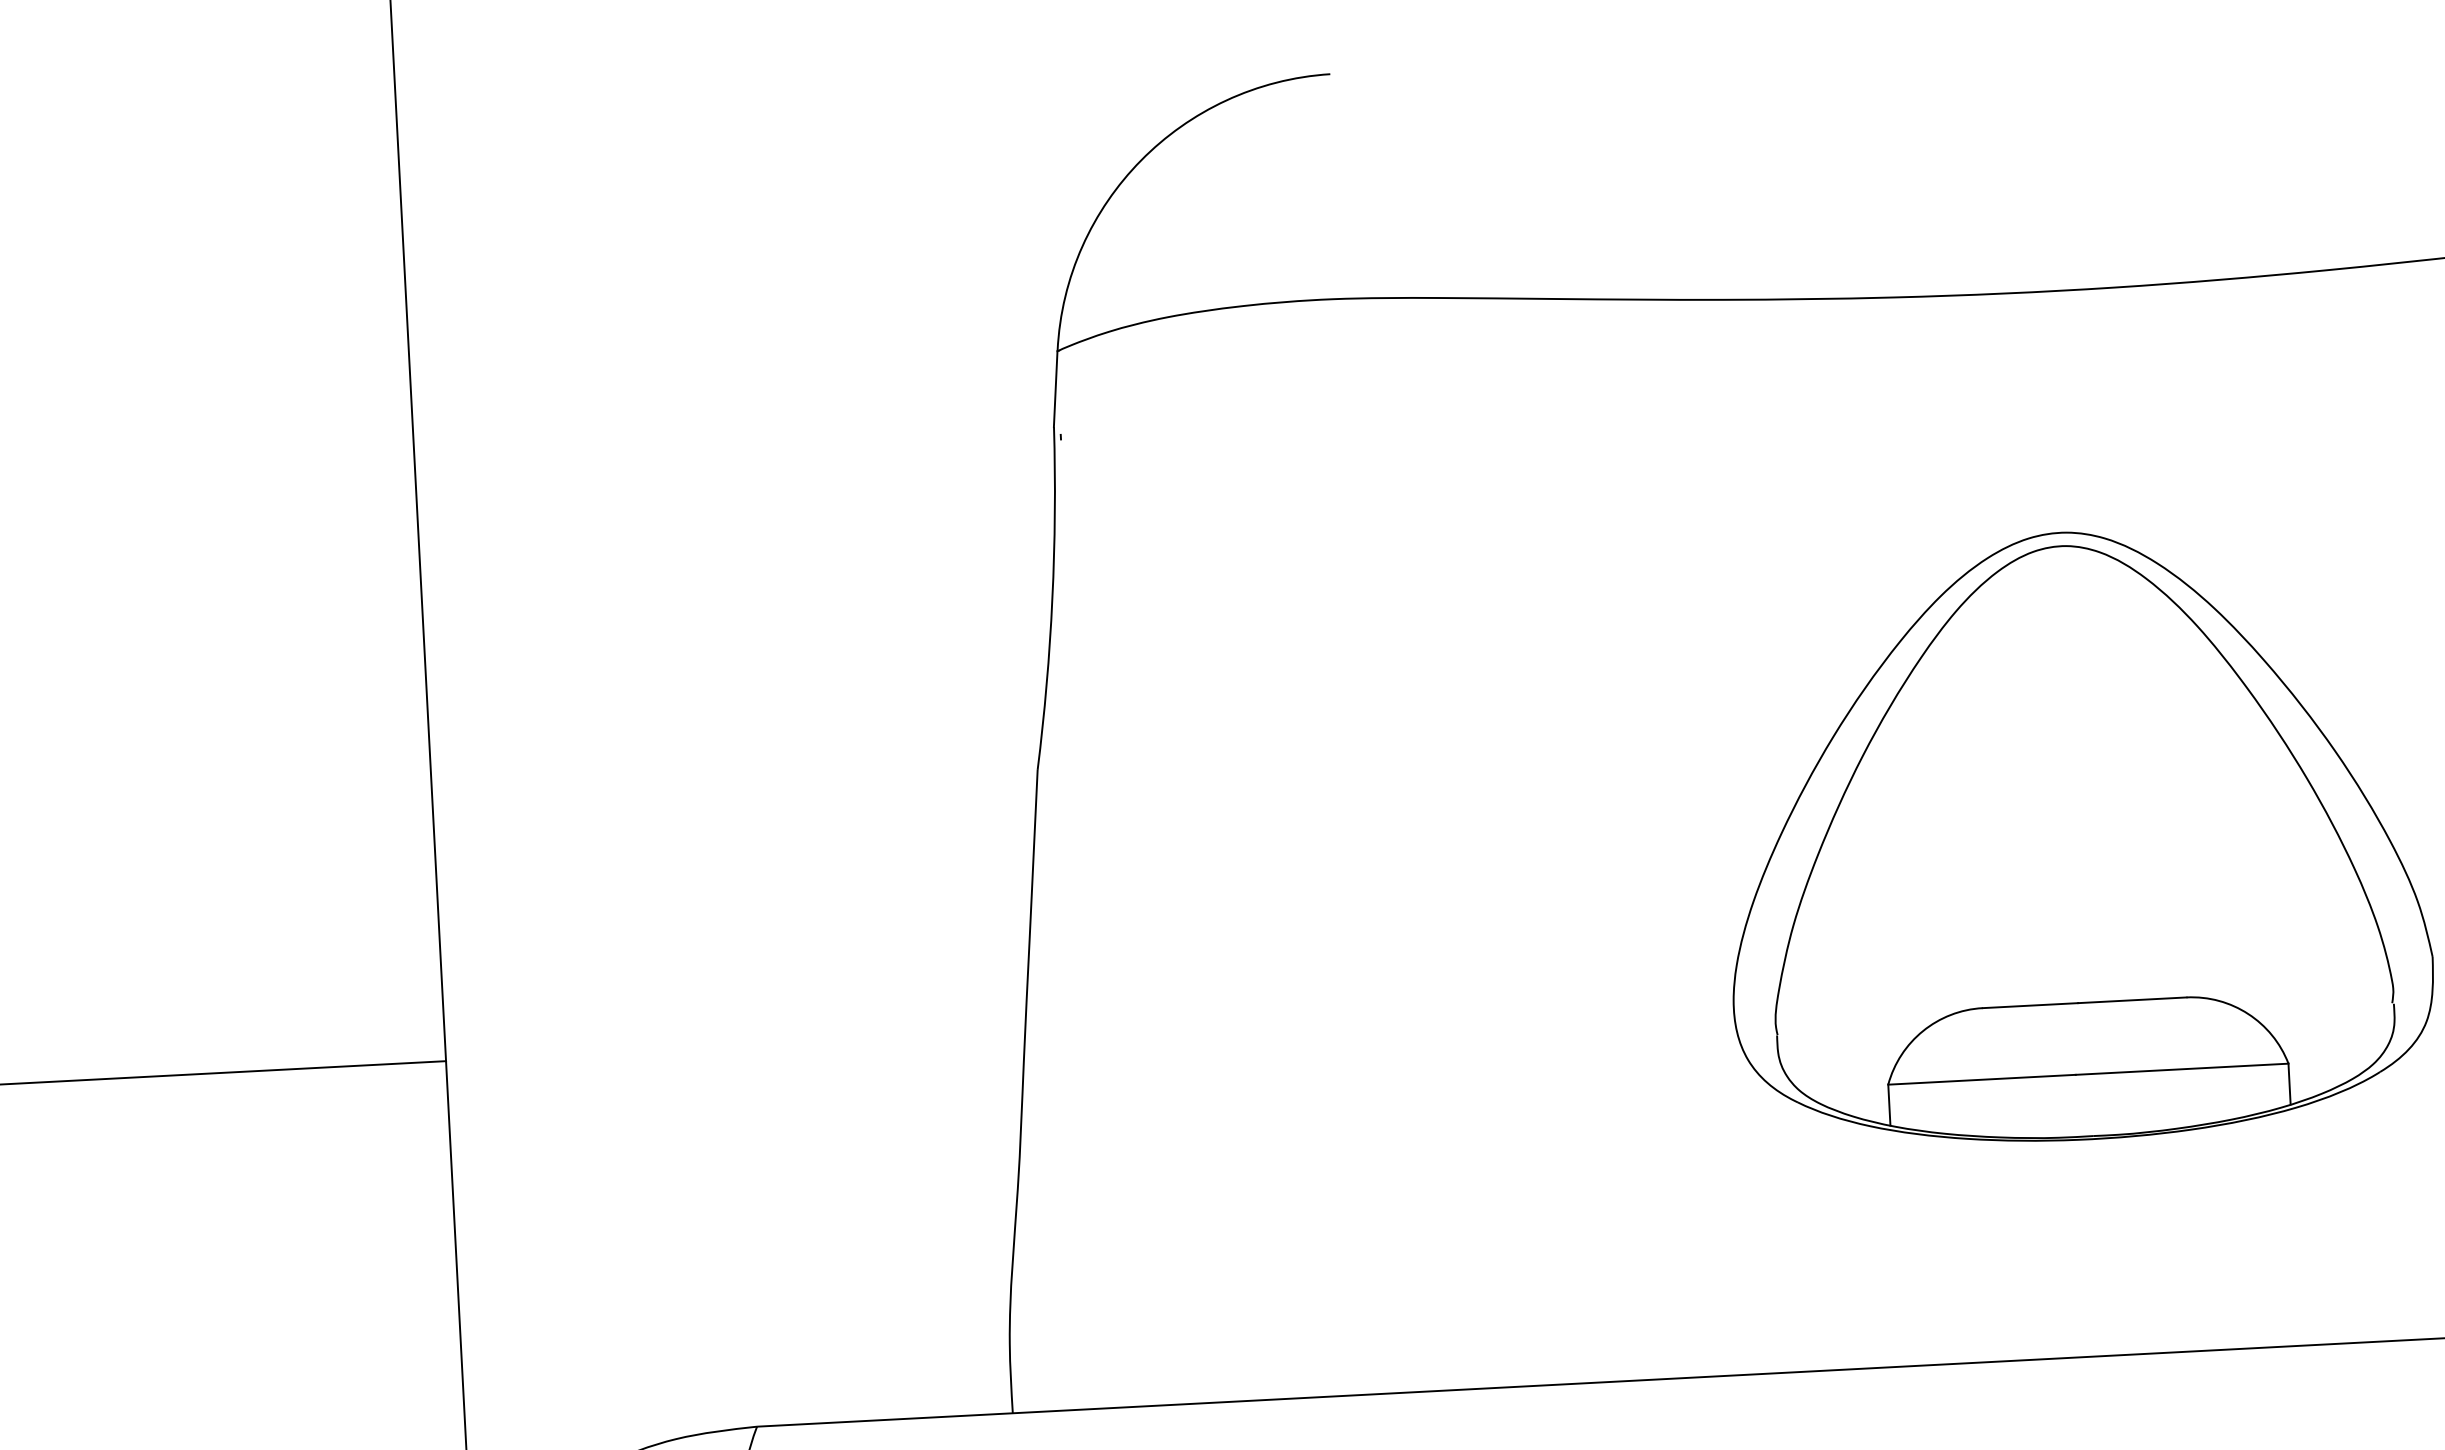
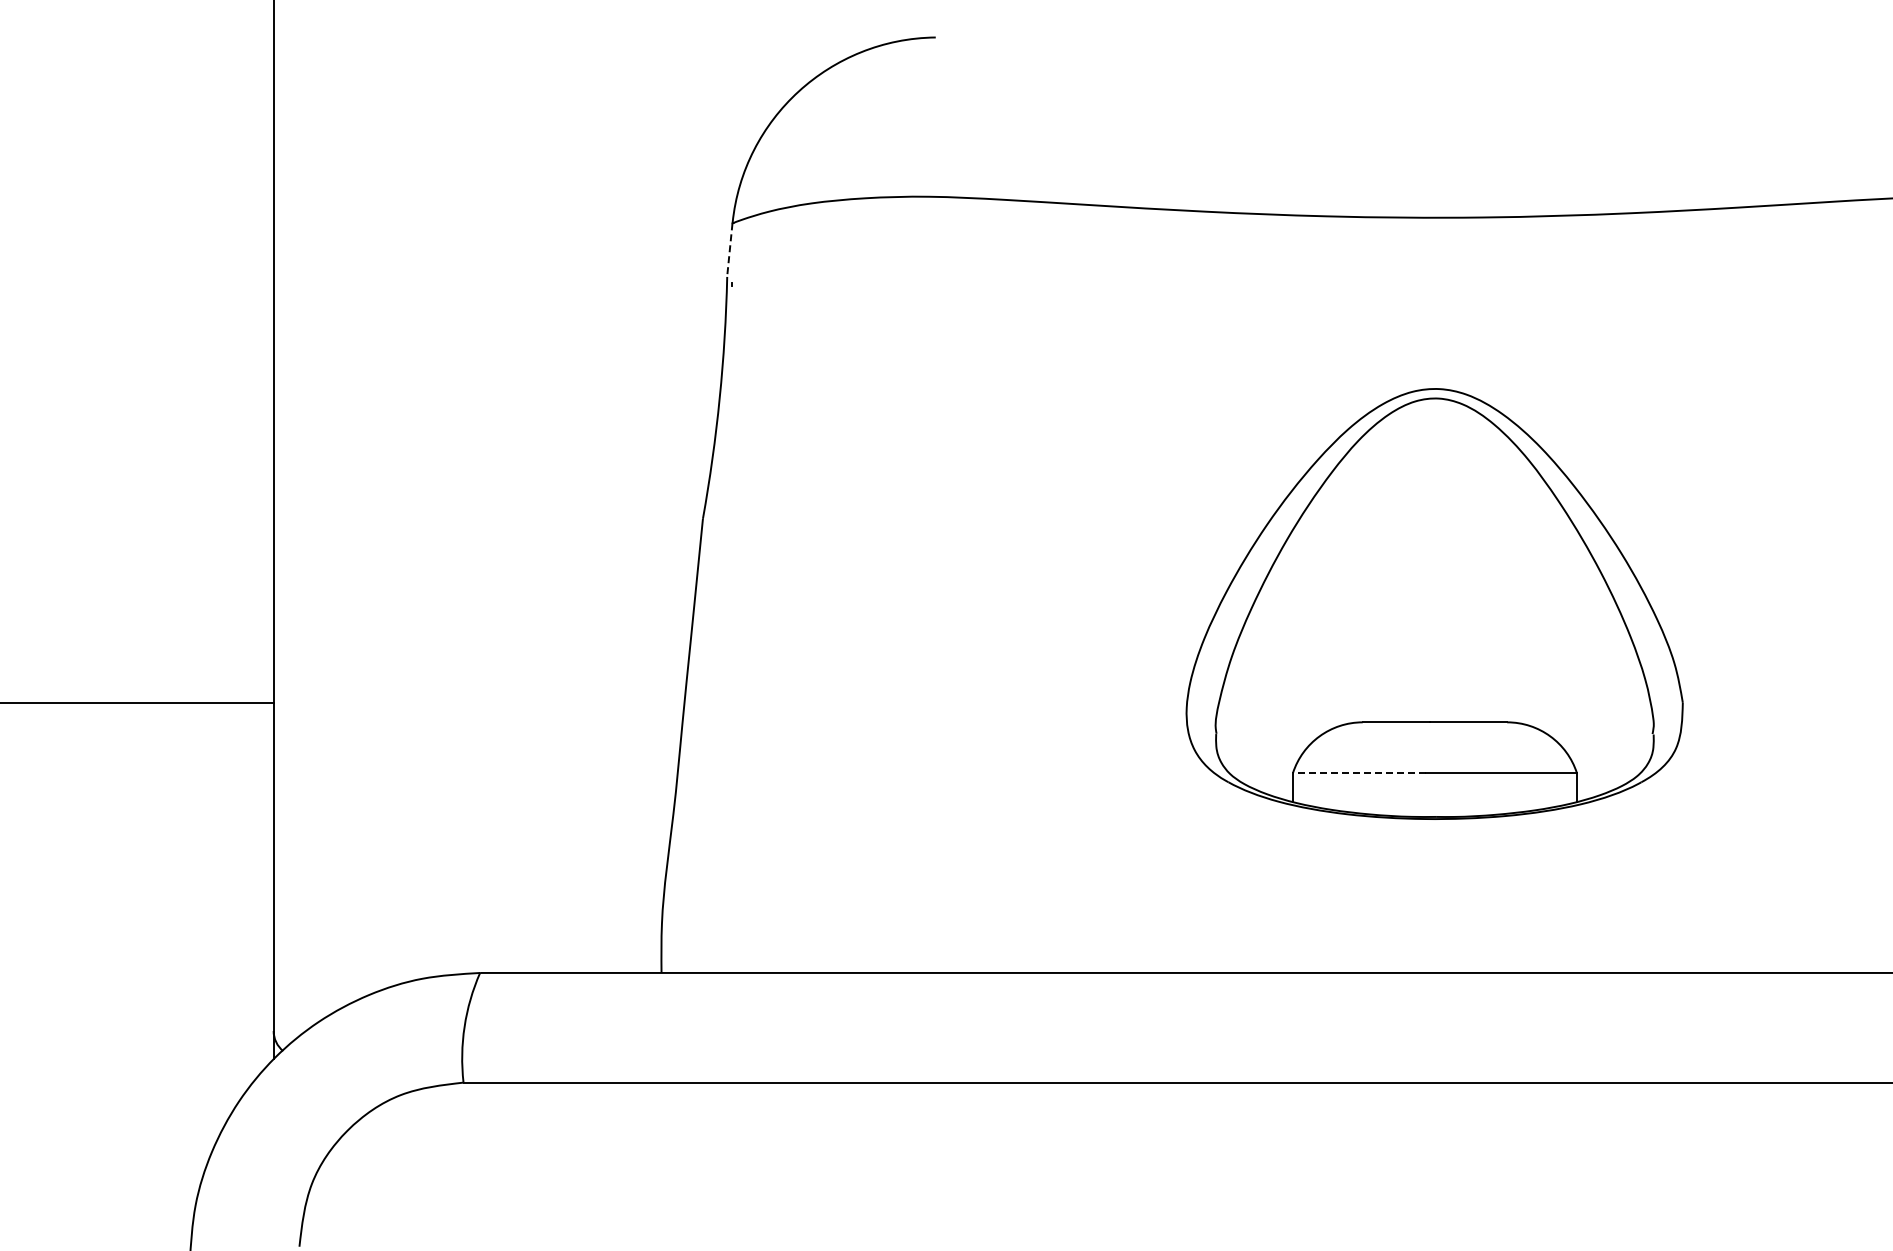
line: (1055, 389) -> (729, 250), solid -> dashed
line: (1981, 1079) -> (1359, 772), solid -> dashed

